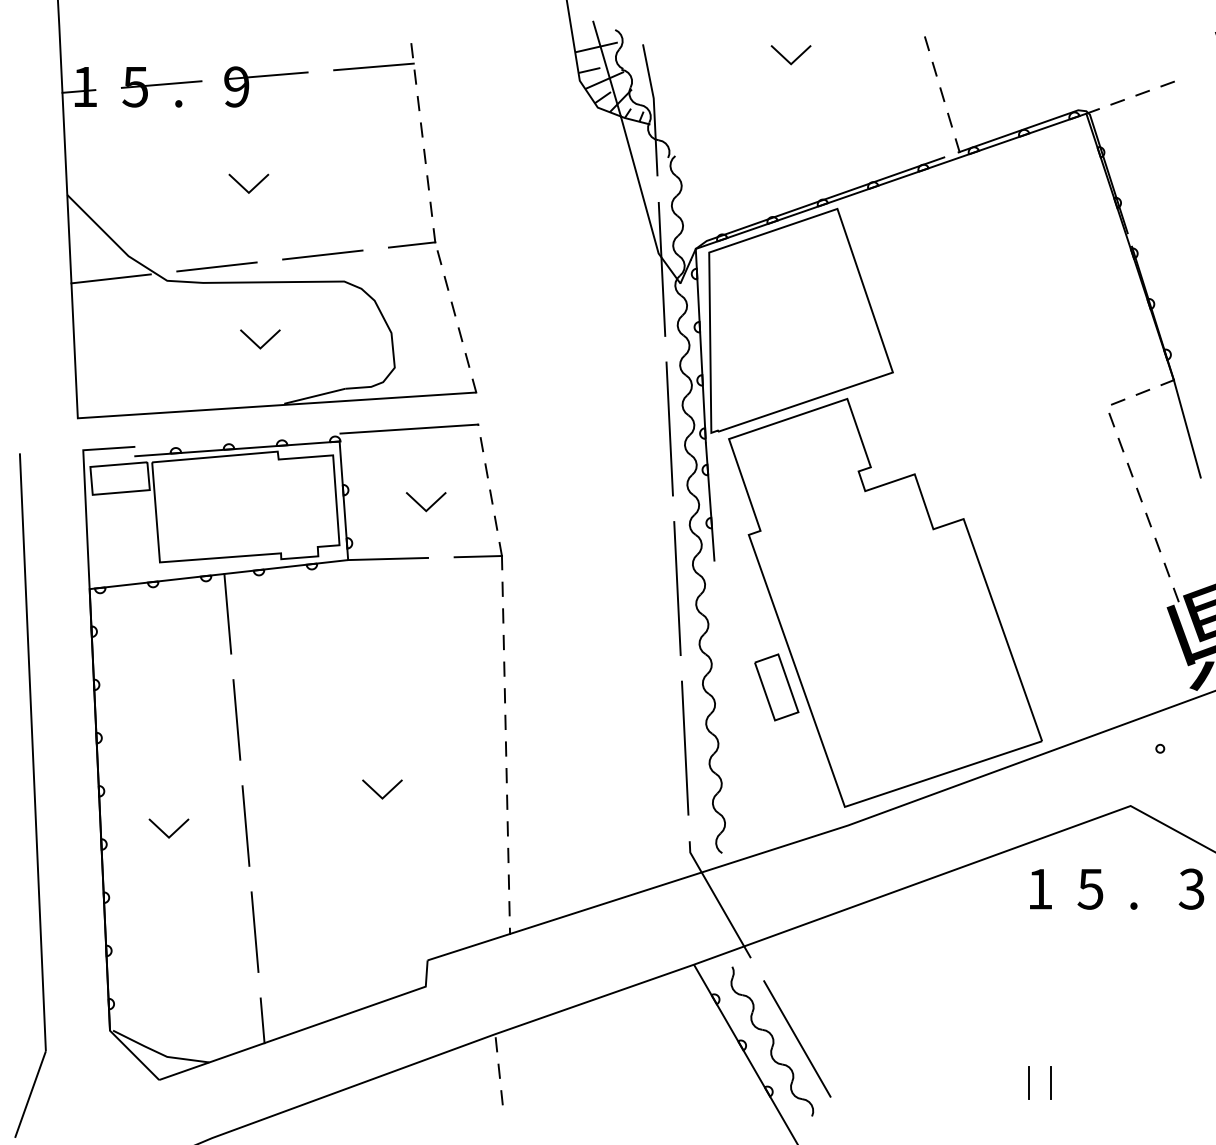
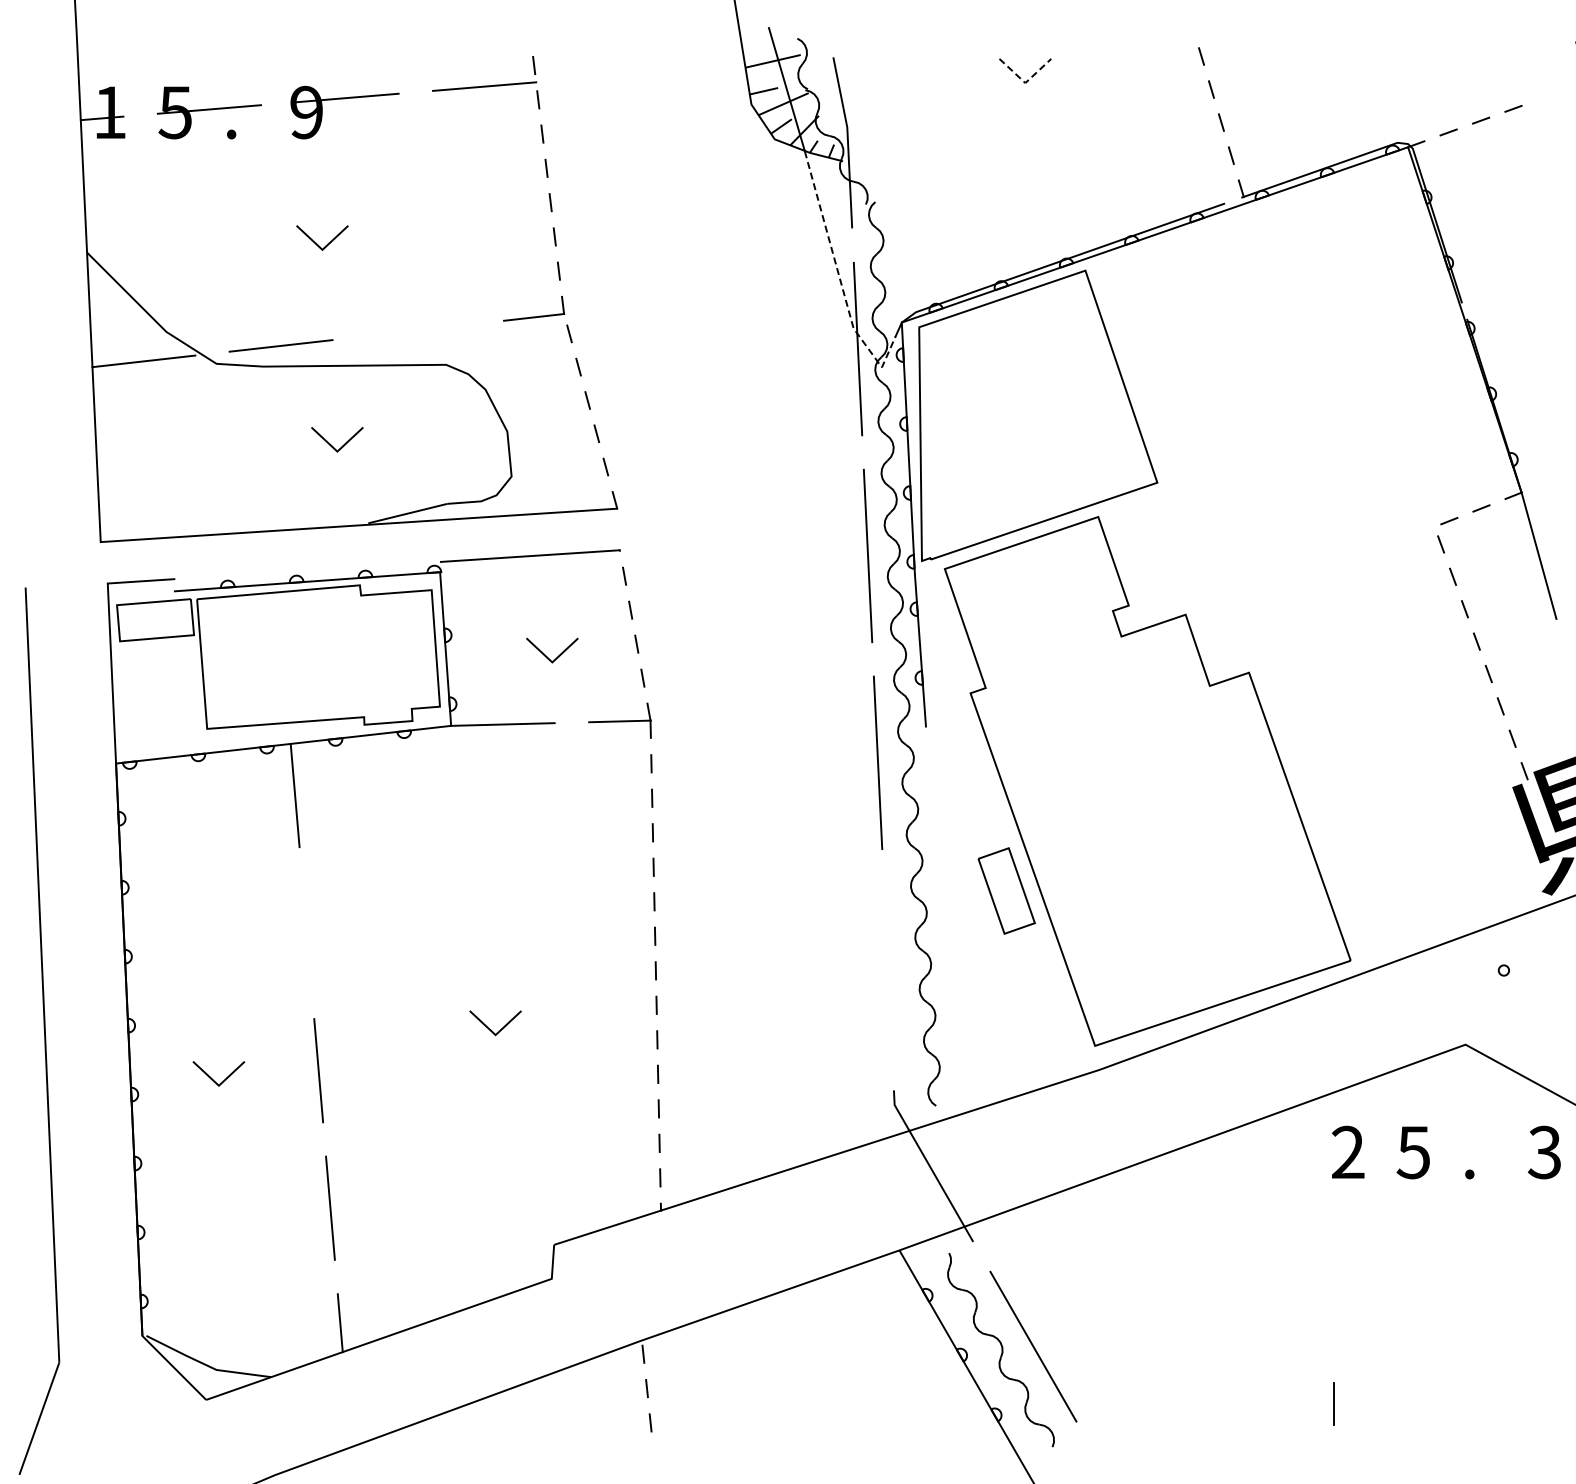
line: (791, 64) -> (1025, 83), solid -> dashed
line: (648, 217) -> (840, 281), solid -> dashed
line: (322, 255) -> (417, 330), removed
line: (236, 719) -> (306, 932), removed
line: (684, 747) -> (887, 969), removed
text: (1040, 888) -> (1348, 1151), 1 -> 2
line: (1050, 1082) -> (1361, 1403), removed

